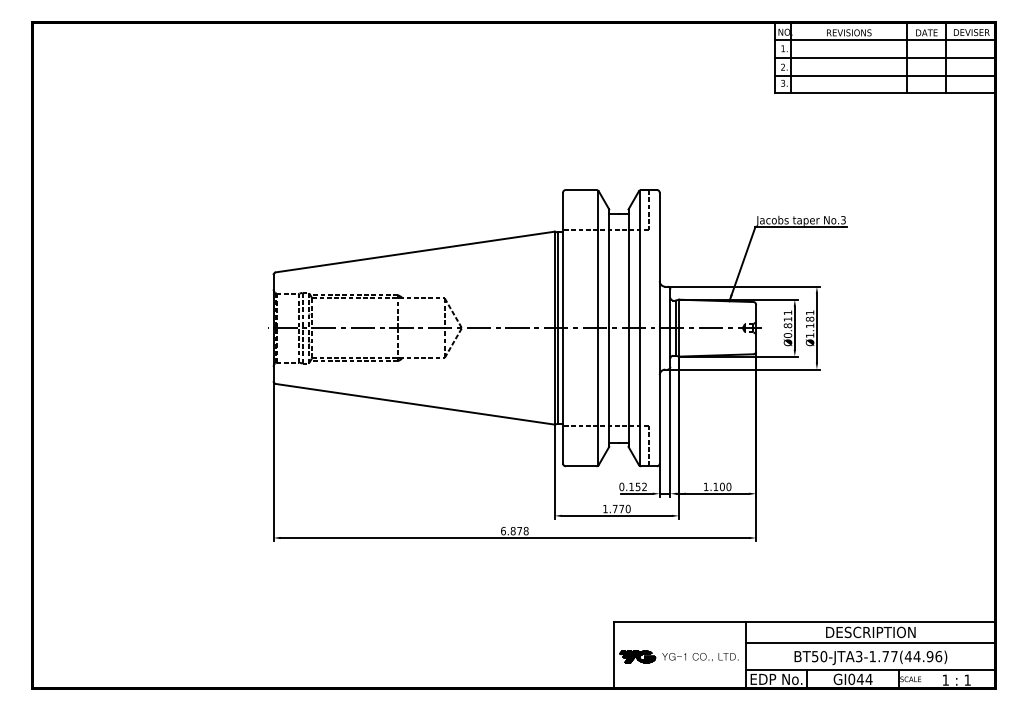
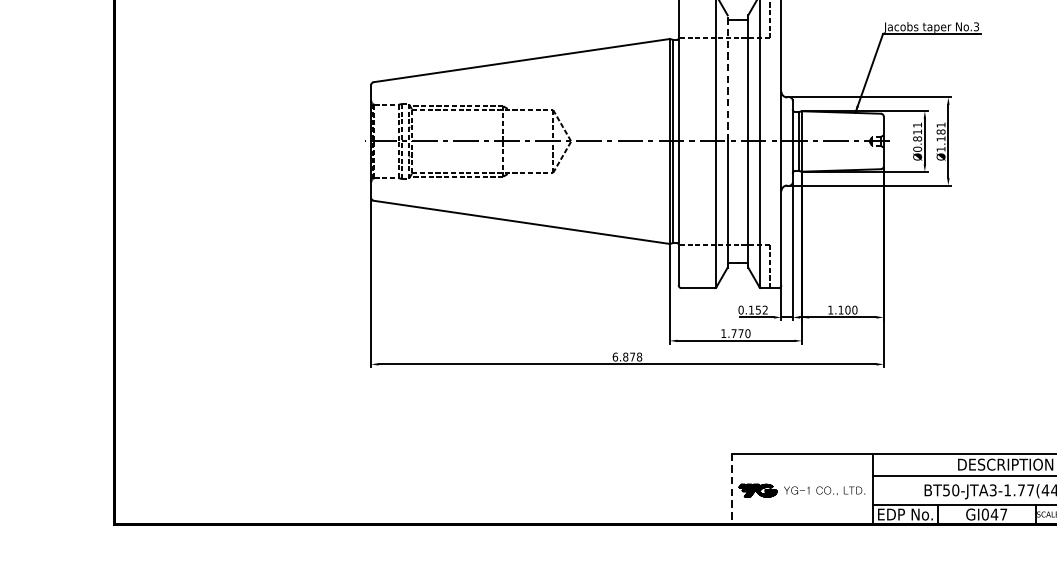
line: (609, 268) -> (728, 78), solid -> dashed
line: (613, 655) -> (732, 489), solid -> dashed
text: (868, 678) -> (1003, 513), GI044 -> GI047

